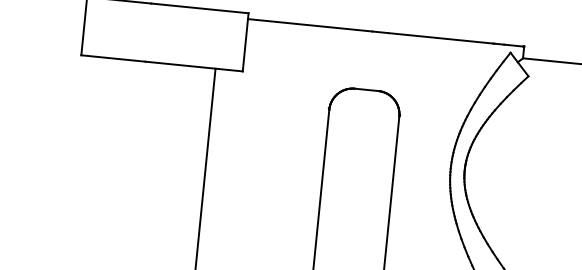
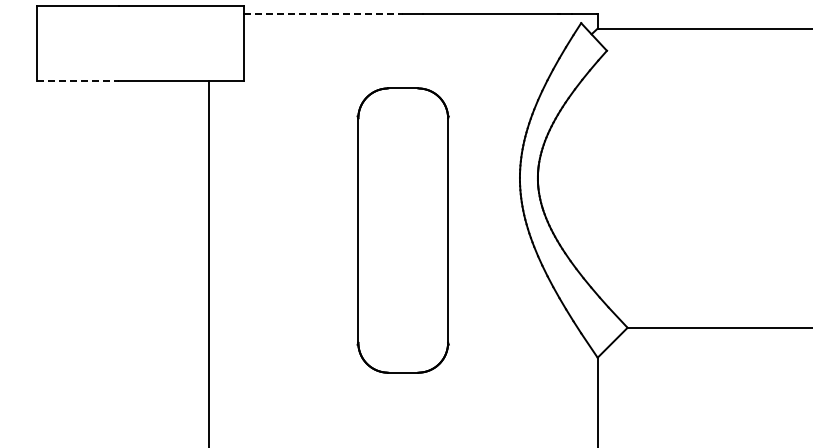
line: (310, 25) -> (323, 13), solid -> dashed
line: (113, 58) -> (78, 80), solid -> dashed

